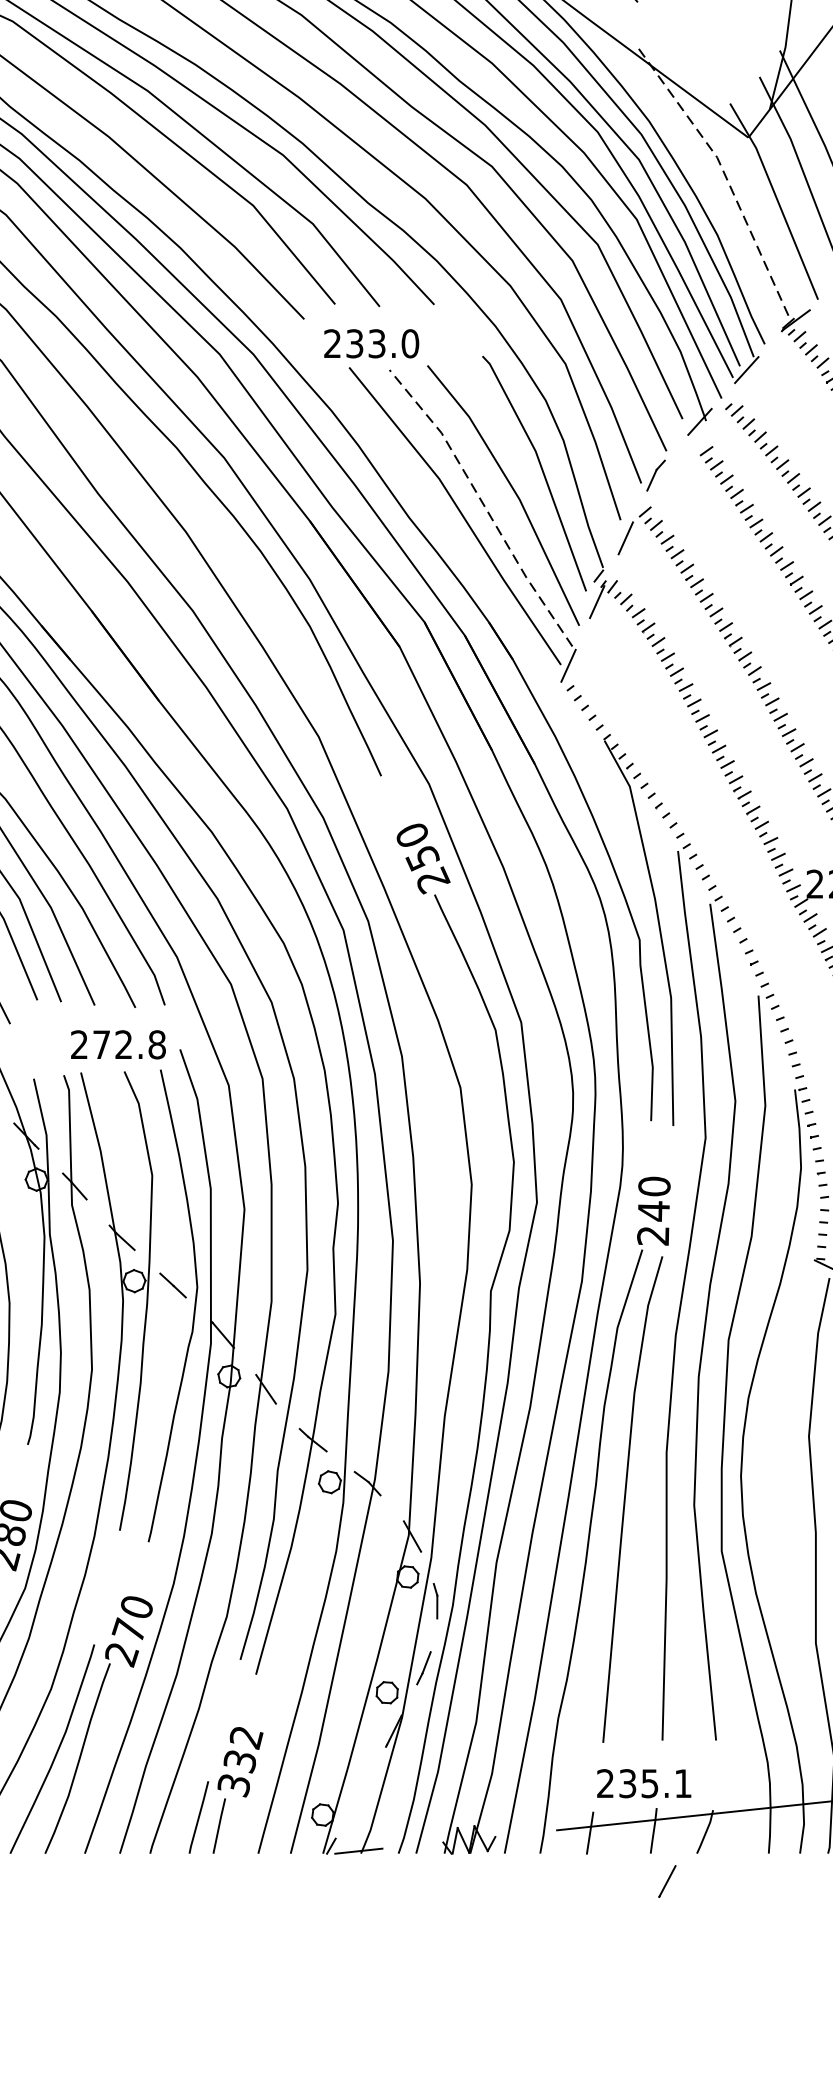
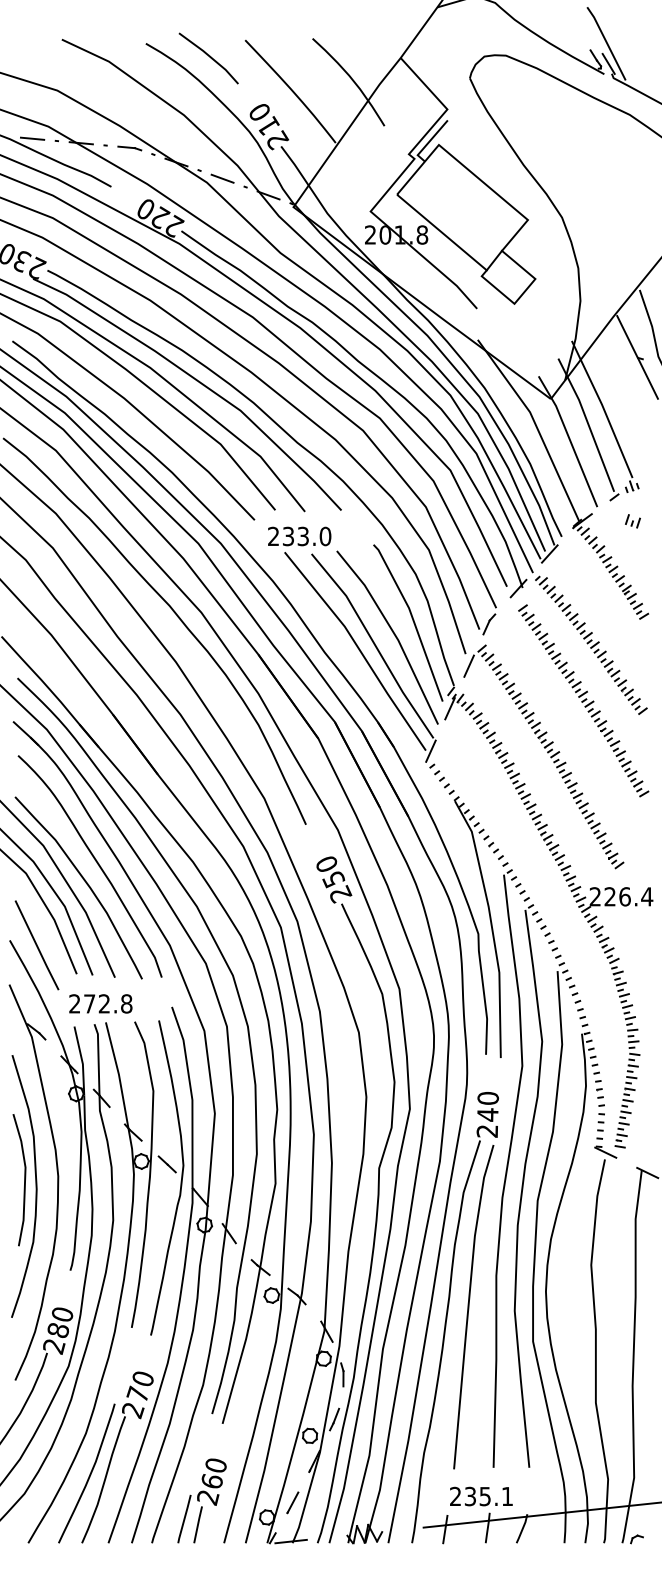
line: (726, 177) -> (536, 425), dashed -> solid
line: (483, 505) -> (374, 644), dashed -> solid
text: (117, 1044) -> (100, 1003), moved
text: (240, 1761) -> (212, 1481), 332 -> 260
line: (666, 1881) -> (292, 1502), moved

